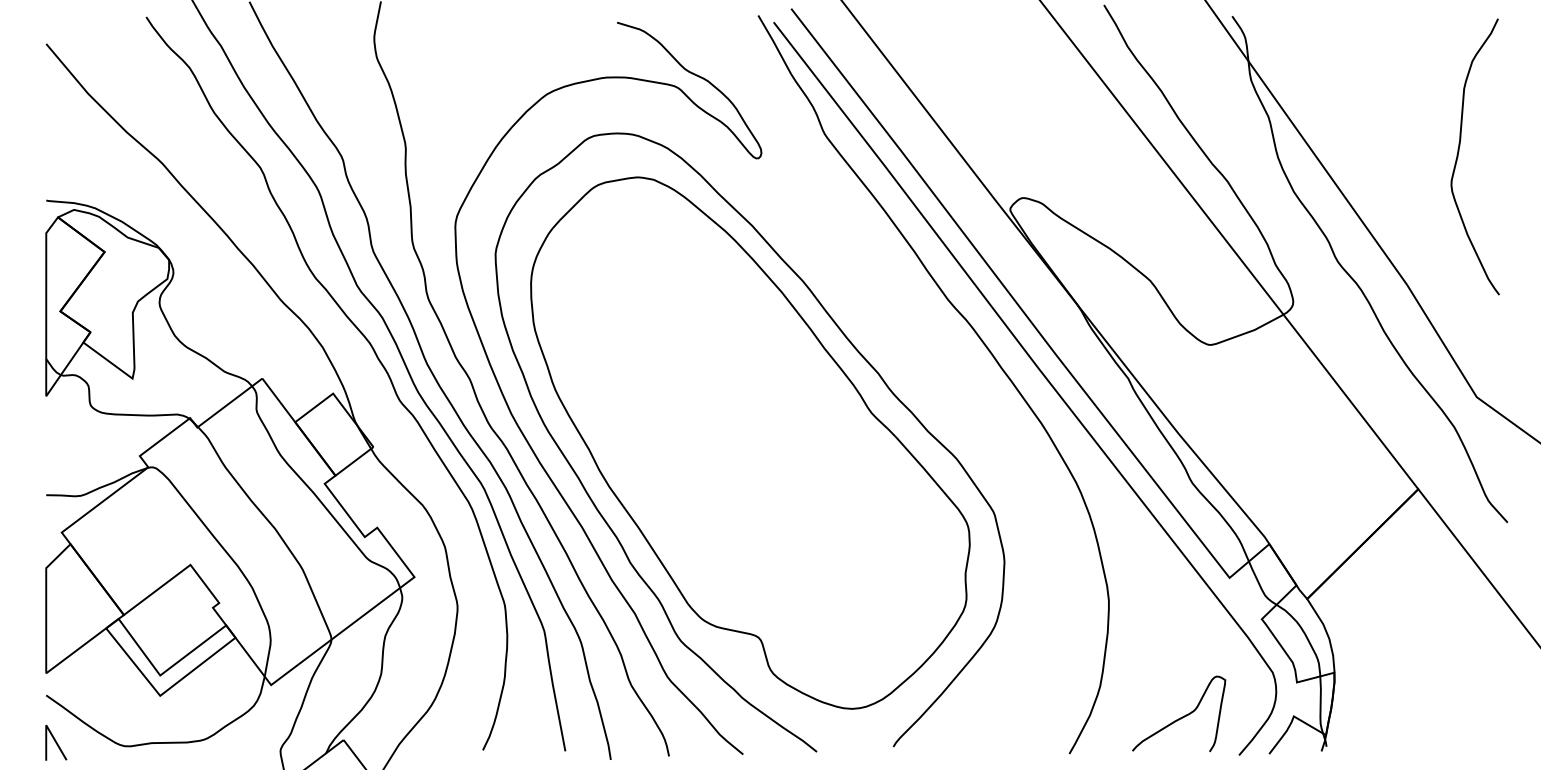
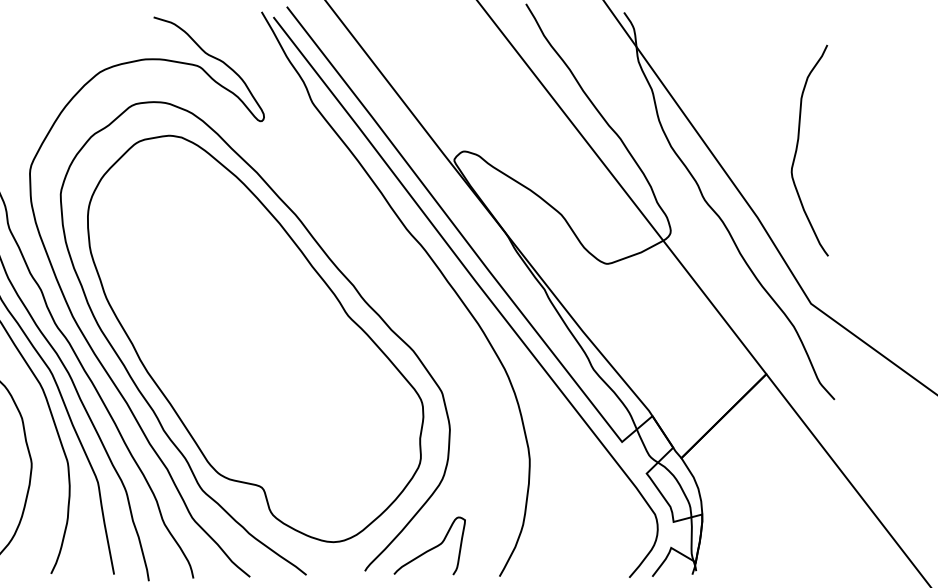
curve: (1459, 152) -> (797, 147), moved
curve: (1180, 717) -> (430, 548), moved

